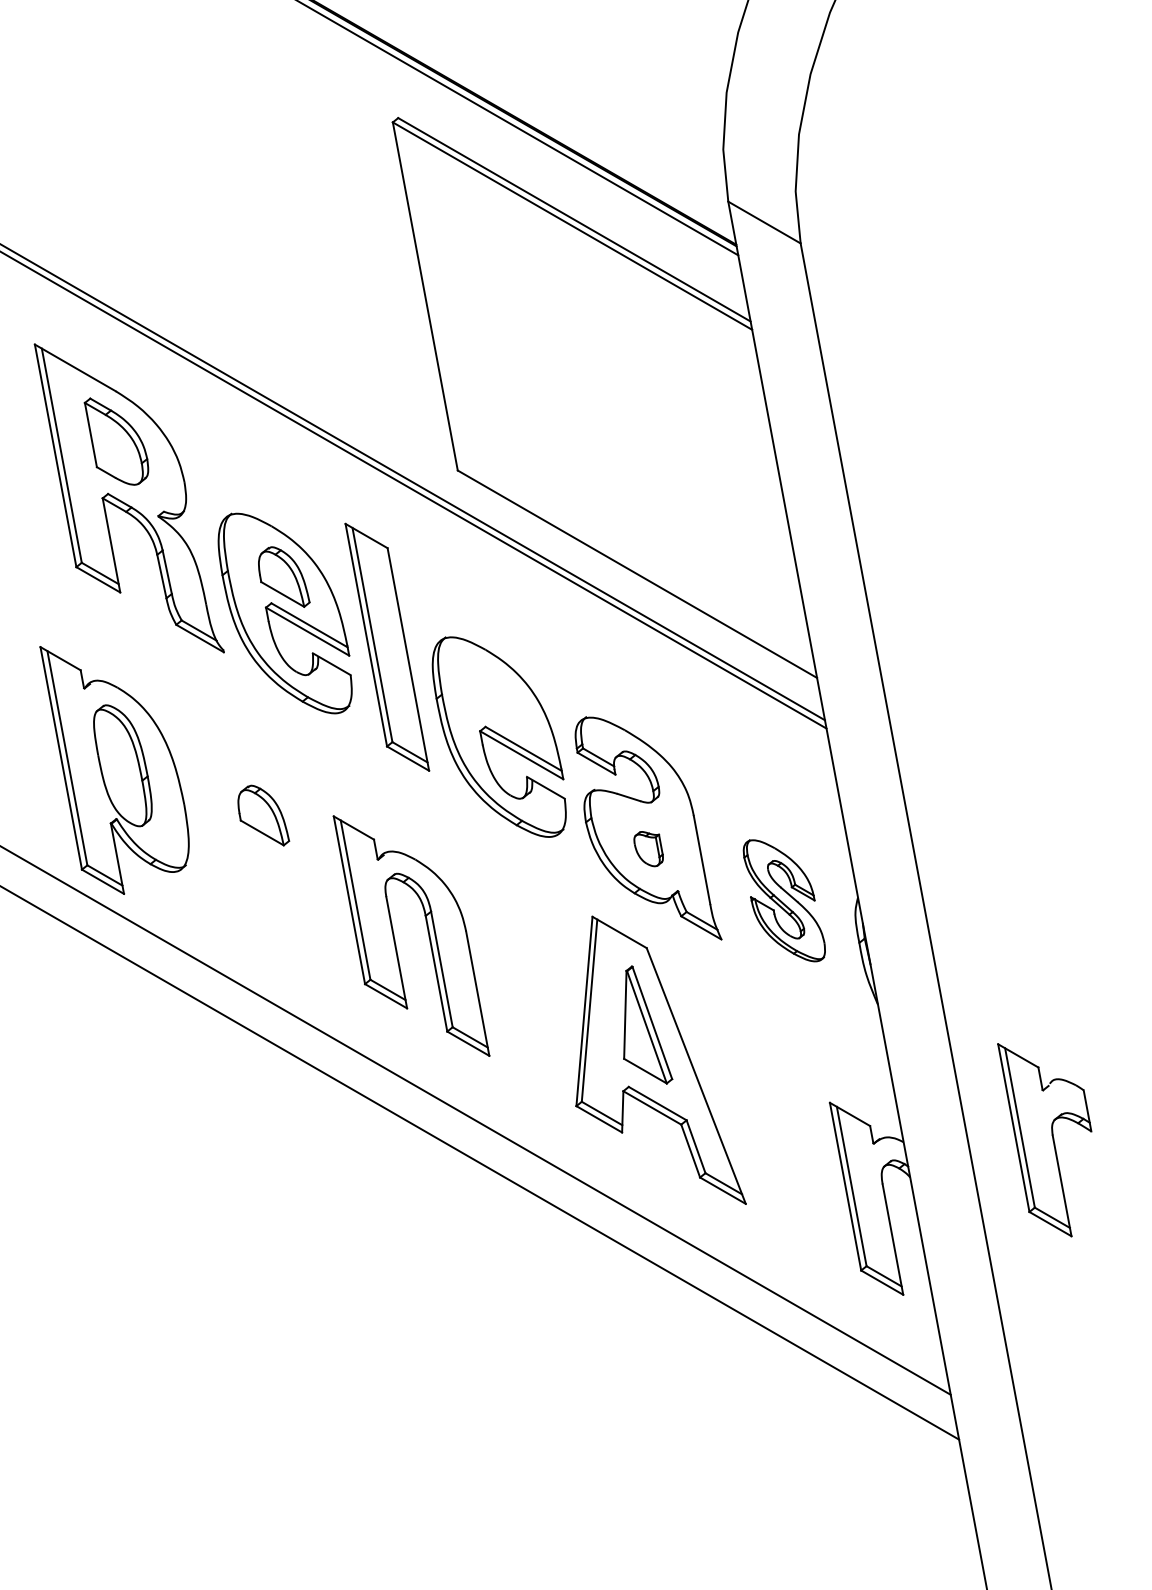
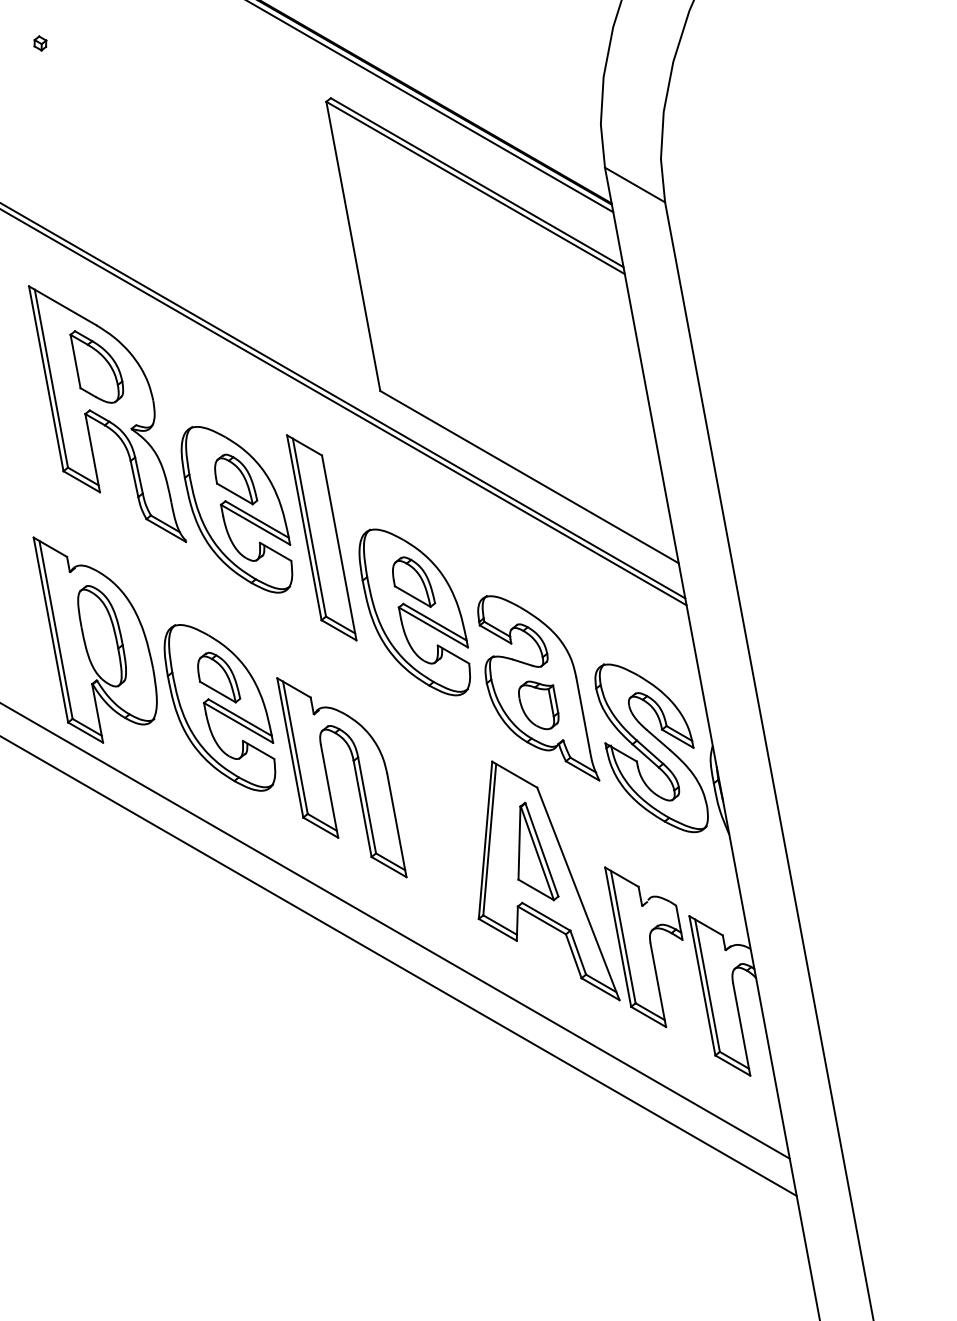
part: (48, 52) -> (40, 43), added
part: (498, 699) -> (414, 581), added
part: (648, 849) -> (538, 705), size x1.67
part: (264, 851) -> (219, 707), added
part: (784, 900) -> (651, 748), size x1.67
part: (1044, 1140) -> (643, 947), moved

